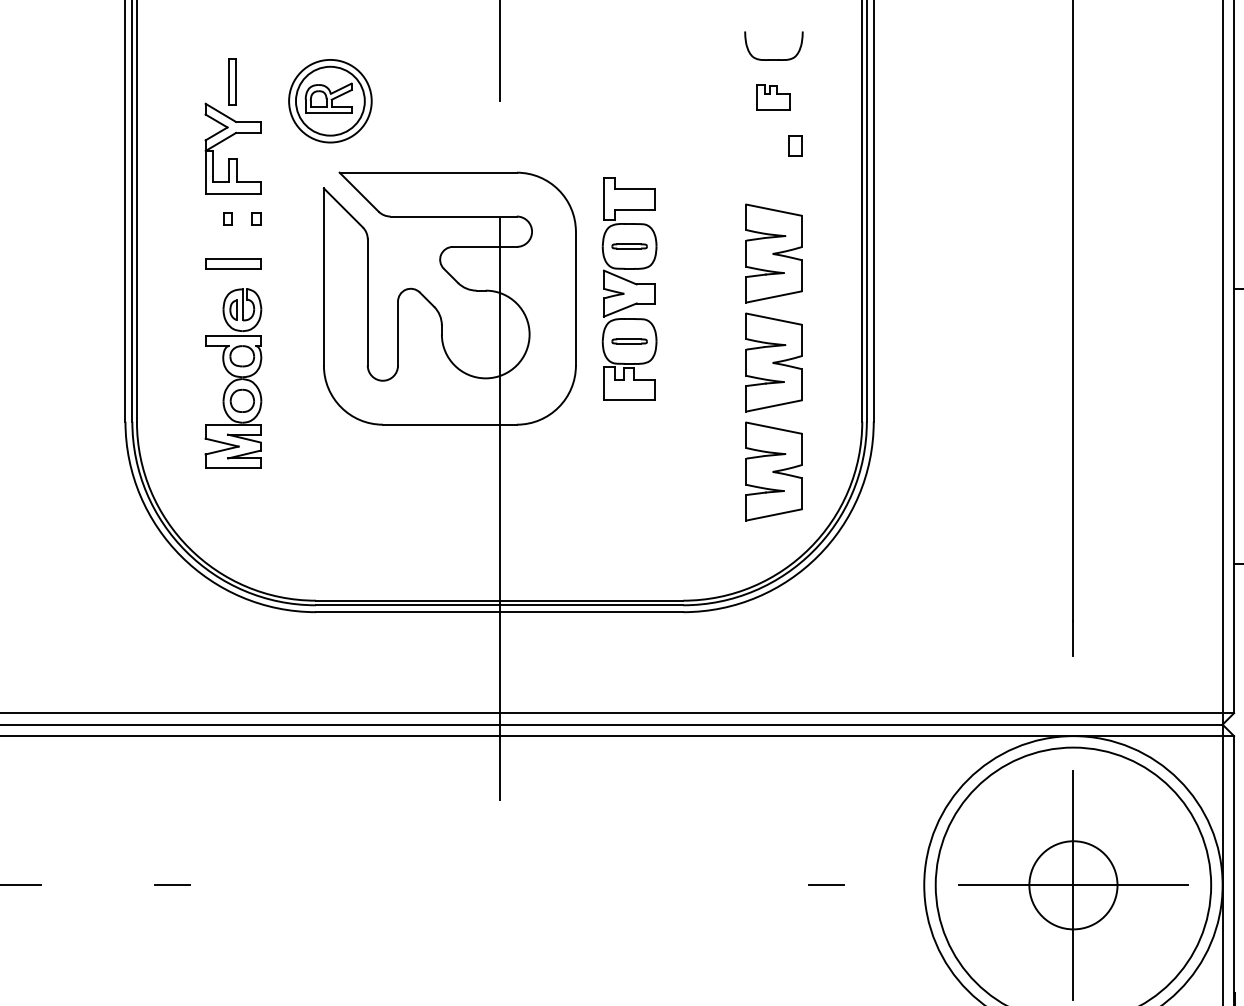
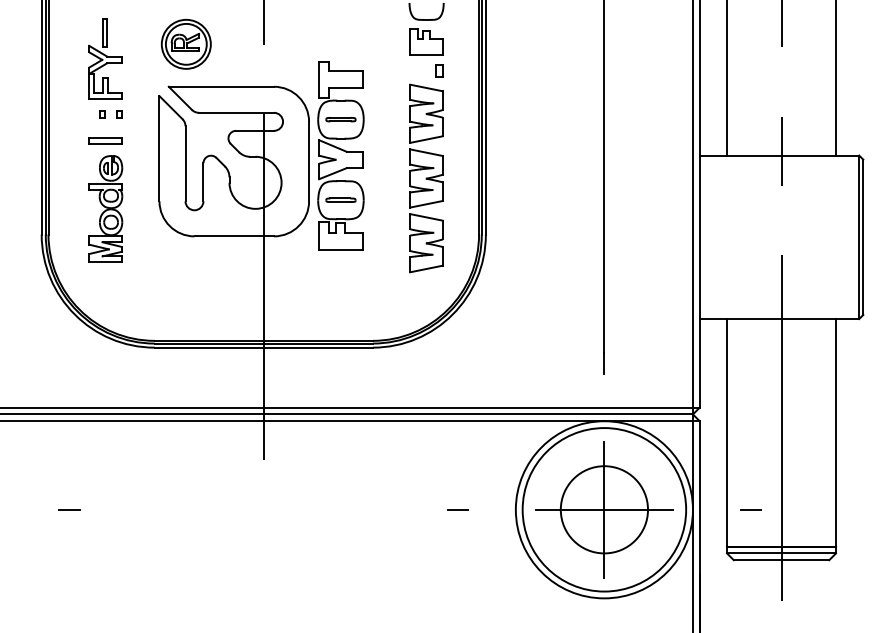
part: (773, 96) -> (426, 41), size x1.67
part: (328, 99) -> (185, 43), moved
part: (628, 288) -> (340, 155), size x1.43
part: (773, 362) -> (426, 178), moved
circle: (1073, 884) -> (604, 509), size x1.67

